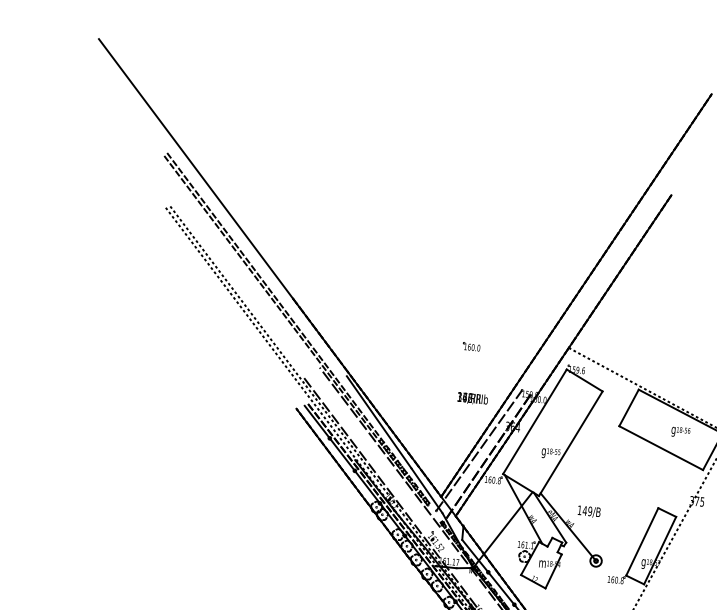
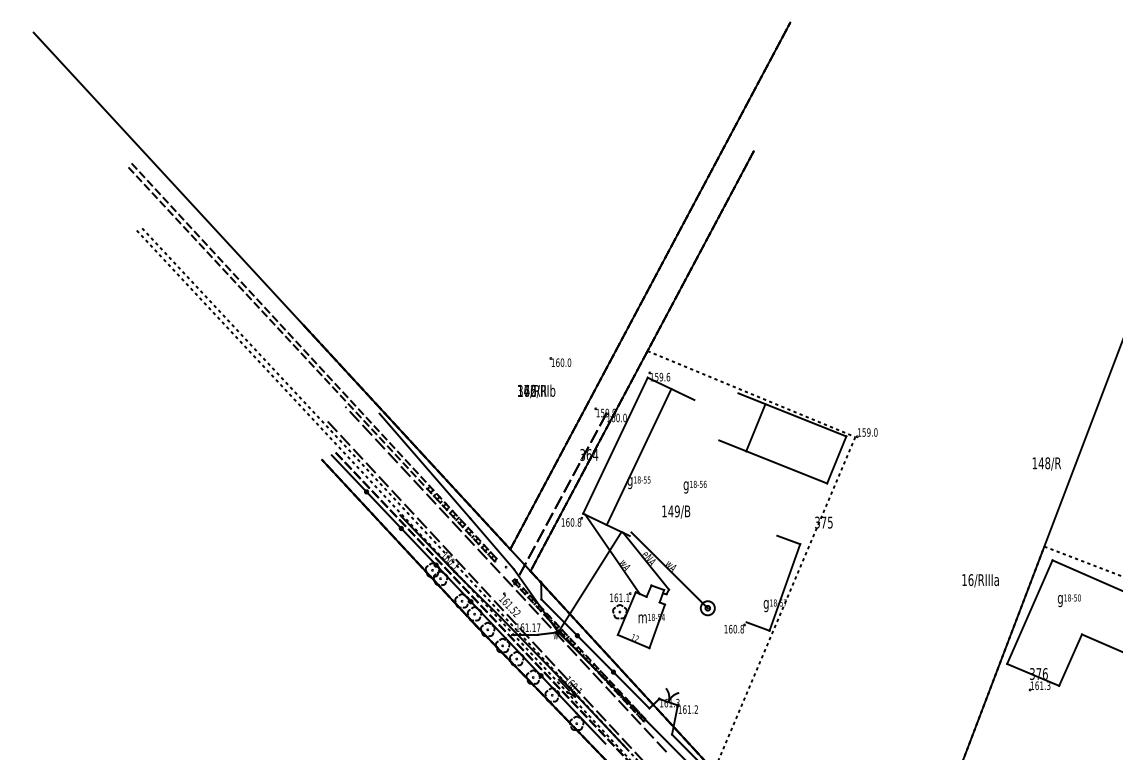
part: (471, 346) -> (560, 361), moved
text: (472, 398) -> (536, 391), moved
line: (628, 407) -> (755, 427), moved
text: (680, 431) -> (694, 486), moved
line: (570, 443) -> (638, 456), moved
line: (478, 450) -> (550, 487), removed
text: (589, 511) -> (676, 511), moved
line: (641, 541) -> (761, 578), removed

